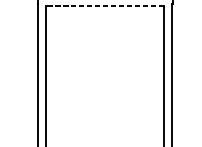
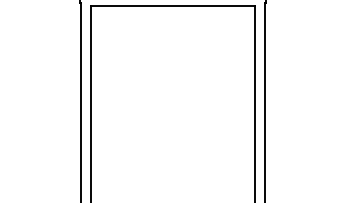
line: (105, 6) -> (173, 6), dashed -> solid

